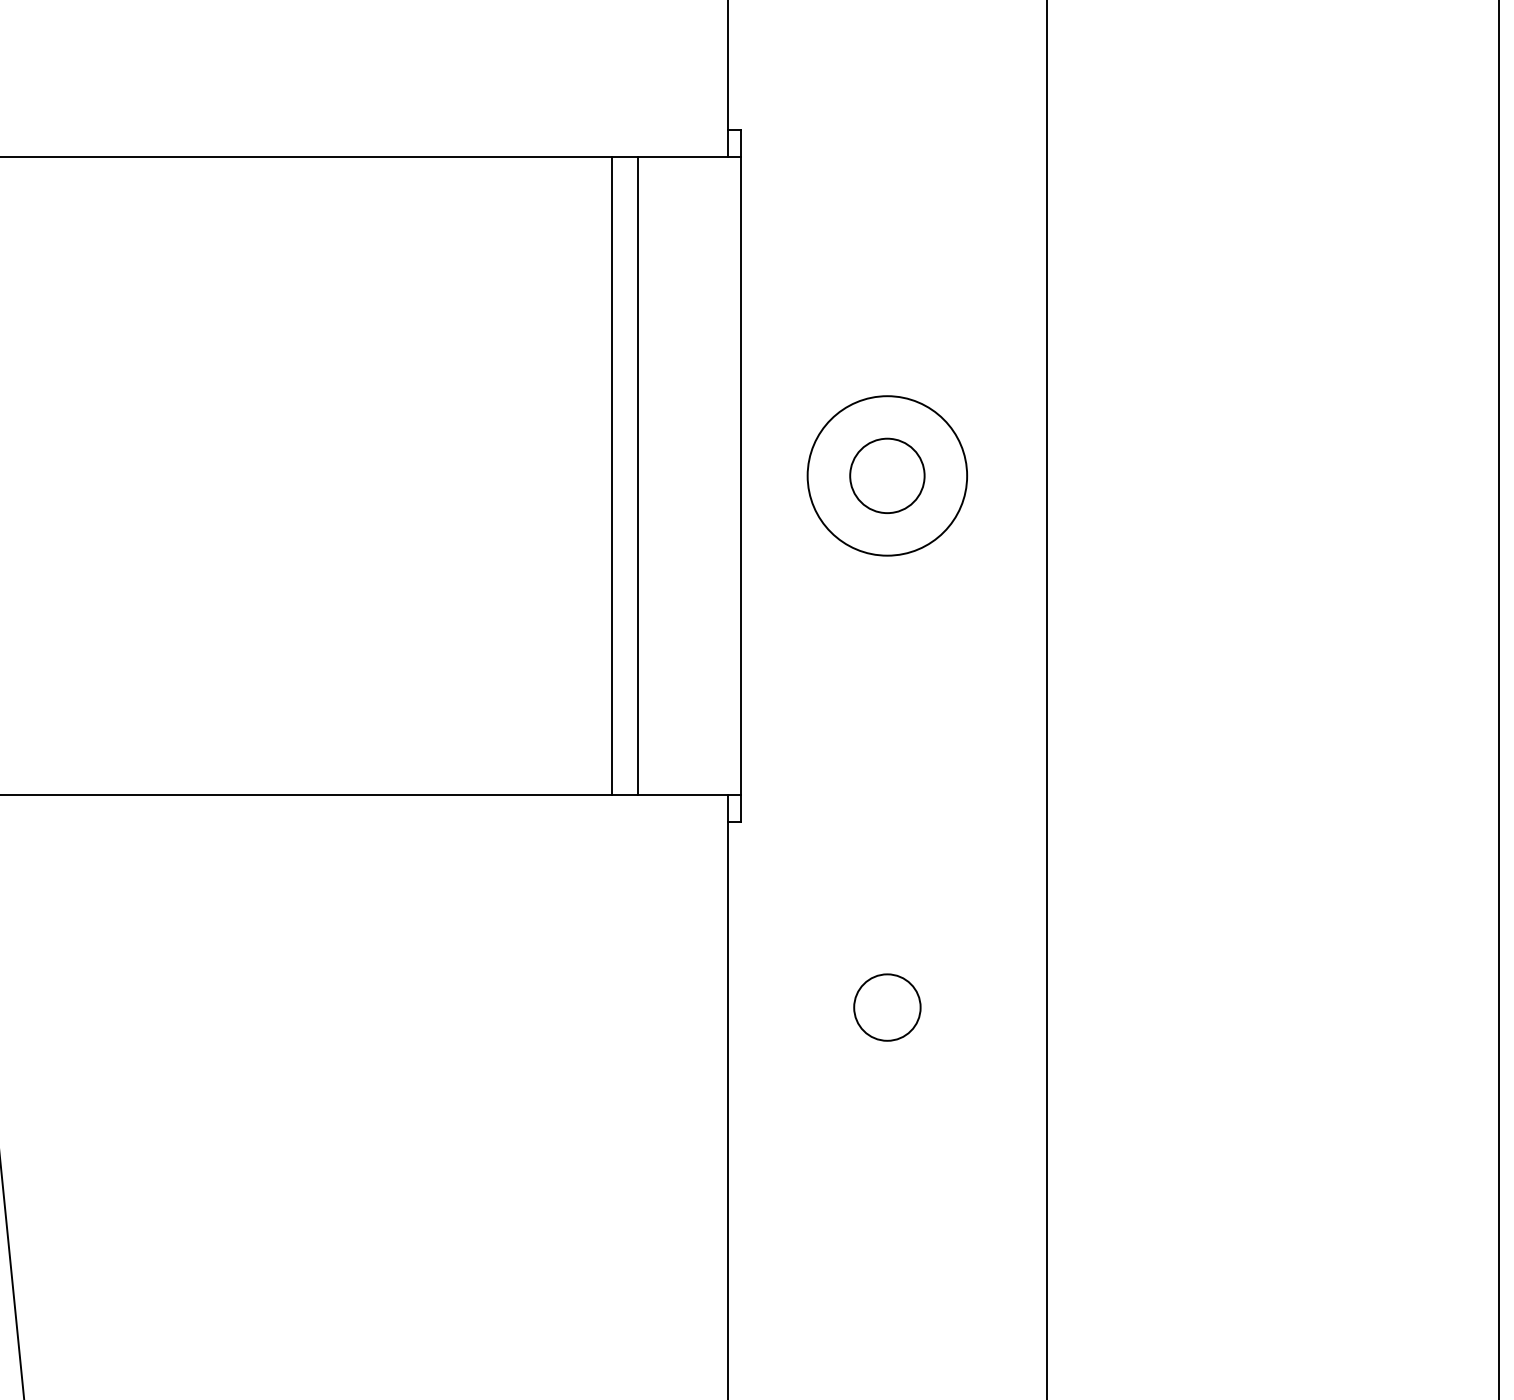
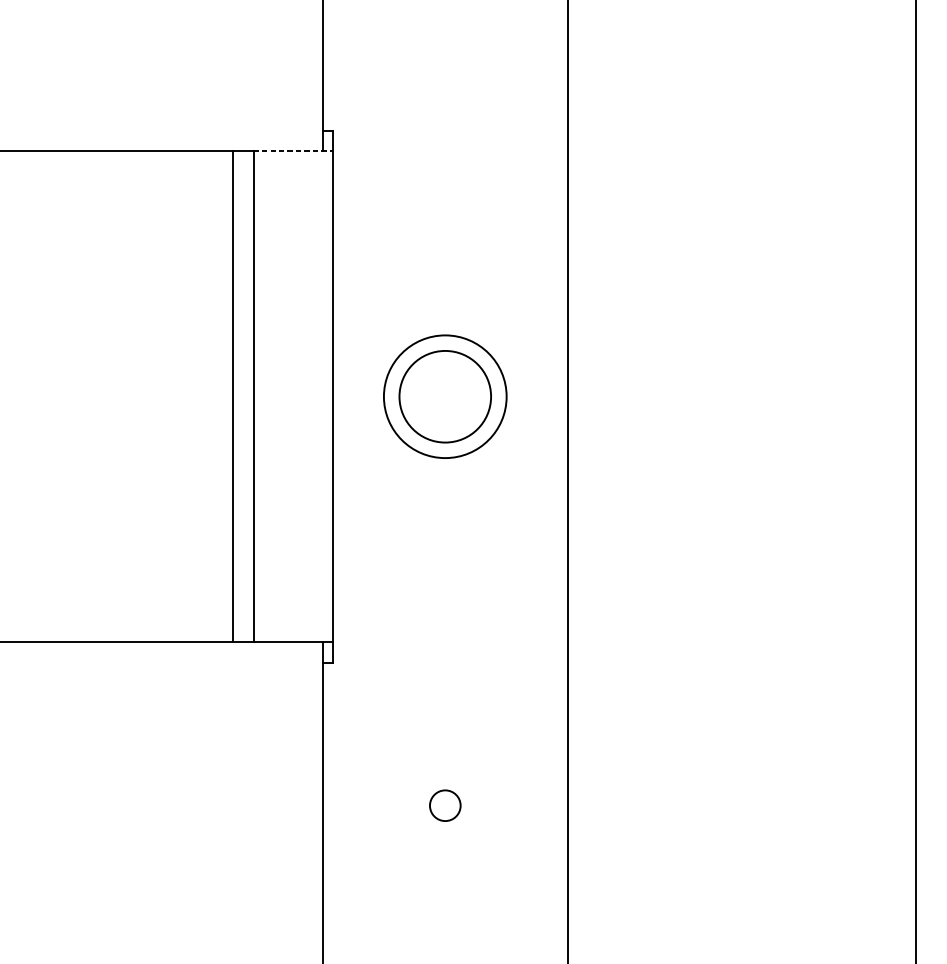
line: (689, 156) -> (293, 151), solid -> dashed
circle: (887, 475) -> (445, 396), size x1.6
circle: (887, 1007) -> (445, 805), size x0.6

